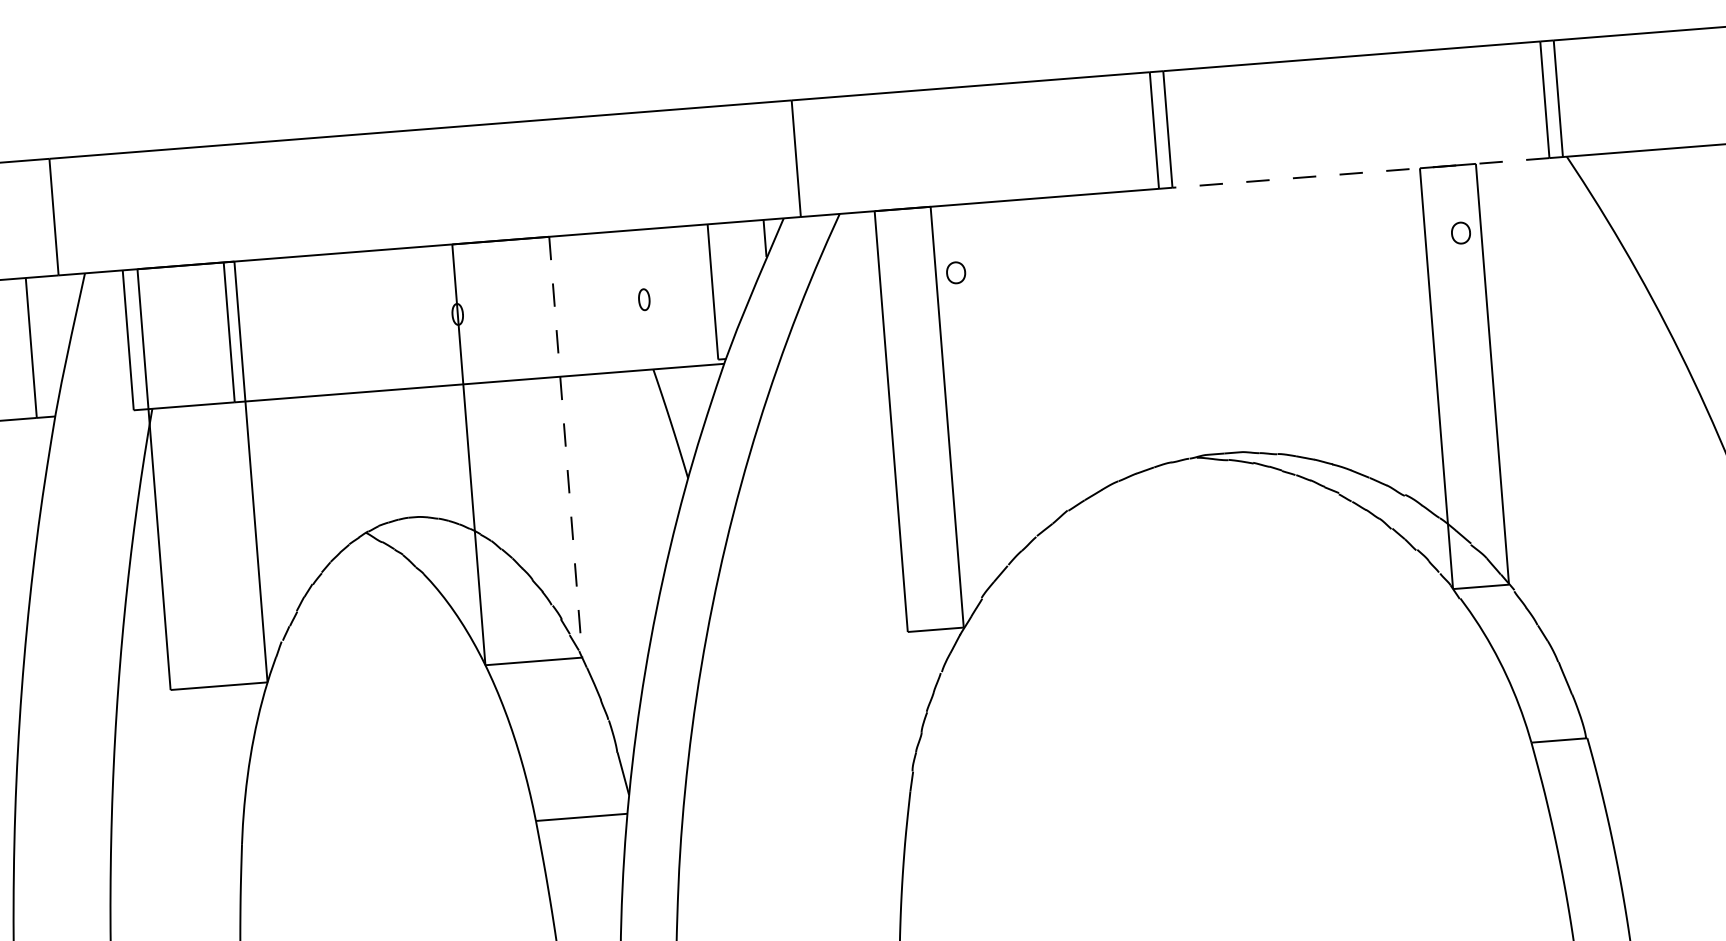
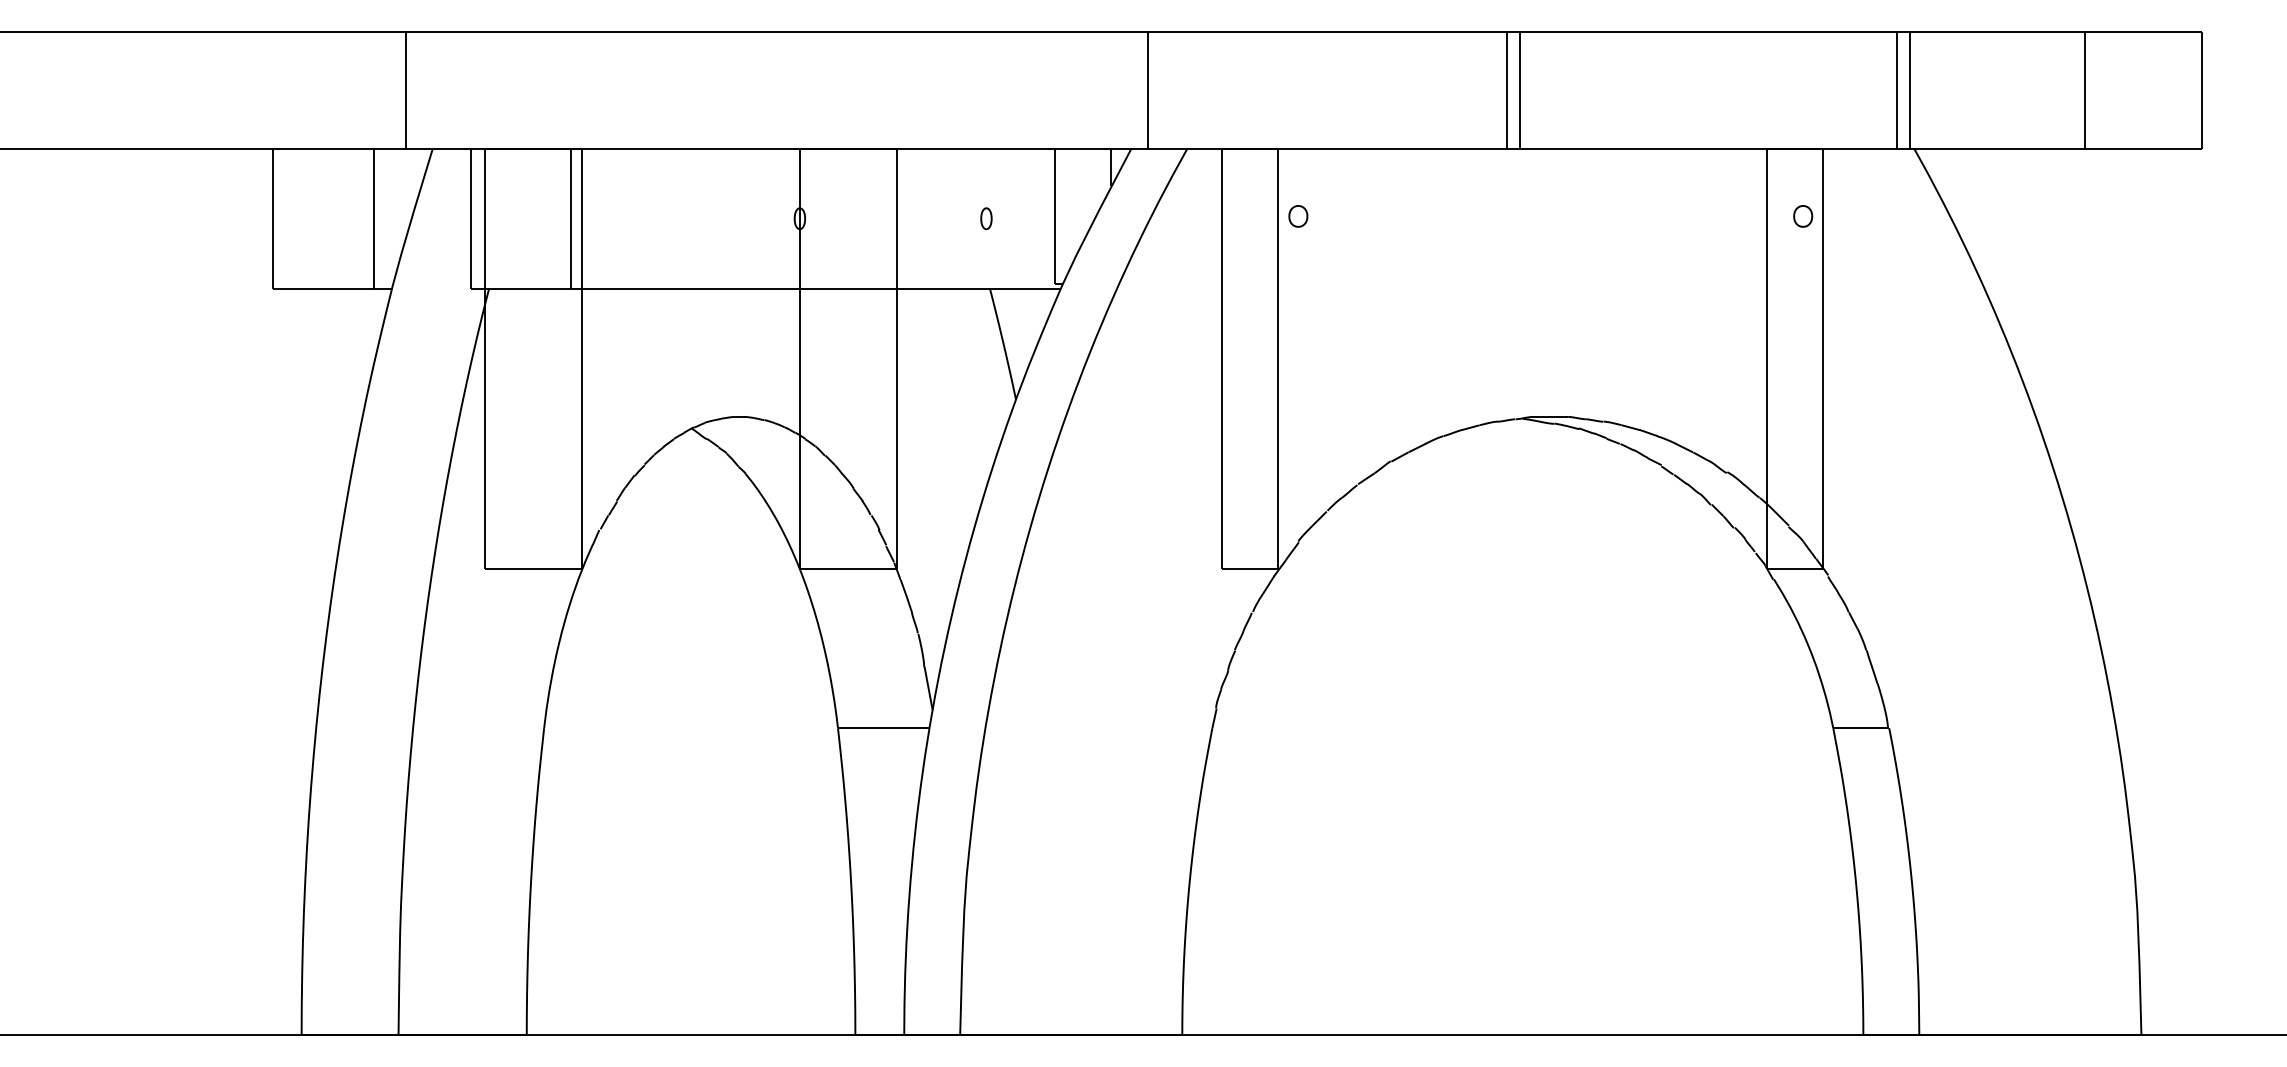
line: (1359, 172) -> (1707, 148), dashed -> solid
line: (565, 447) -> (896, 359), dashed -> solid

